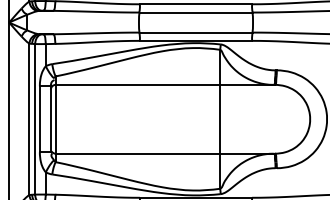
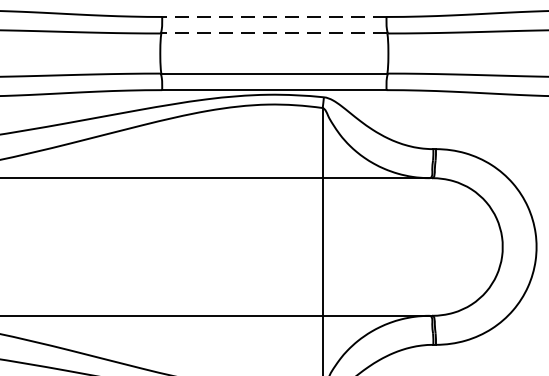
line: (195, 4) -> (273, 17), solid -> dashed
line: (196, 12) -> (275, 33), solid -> dashed

